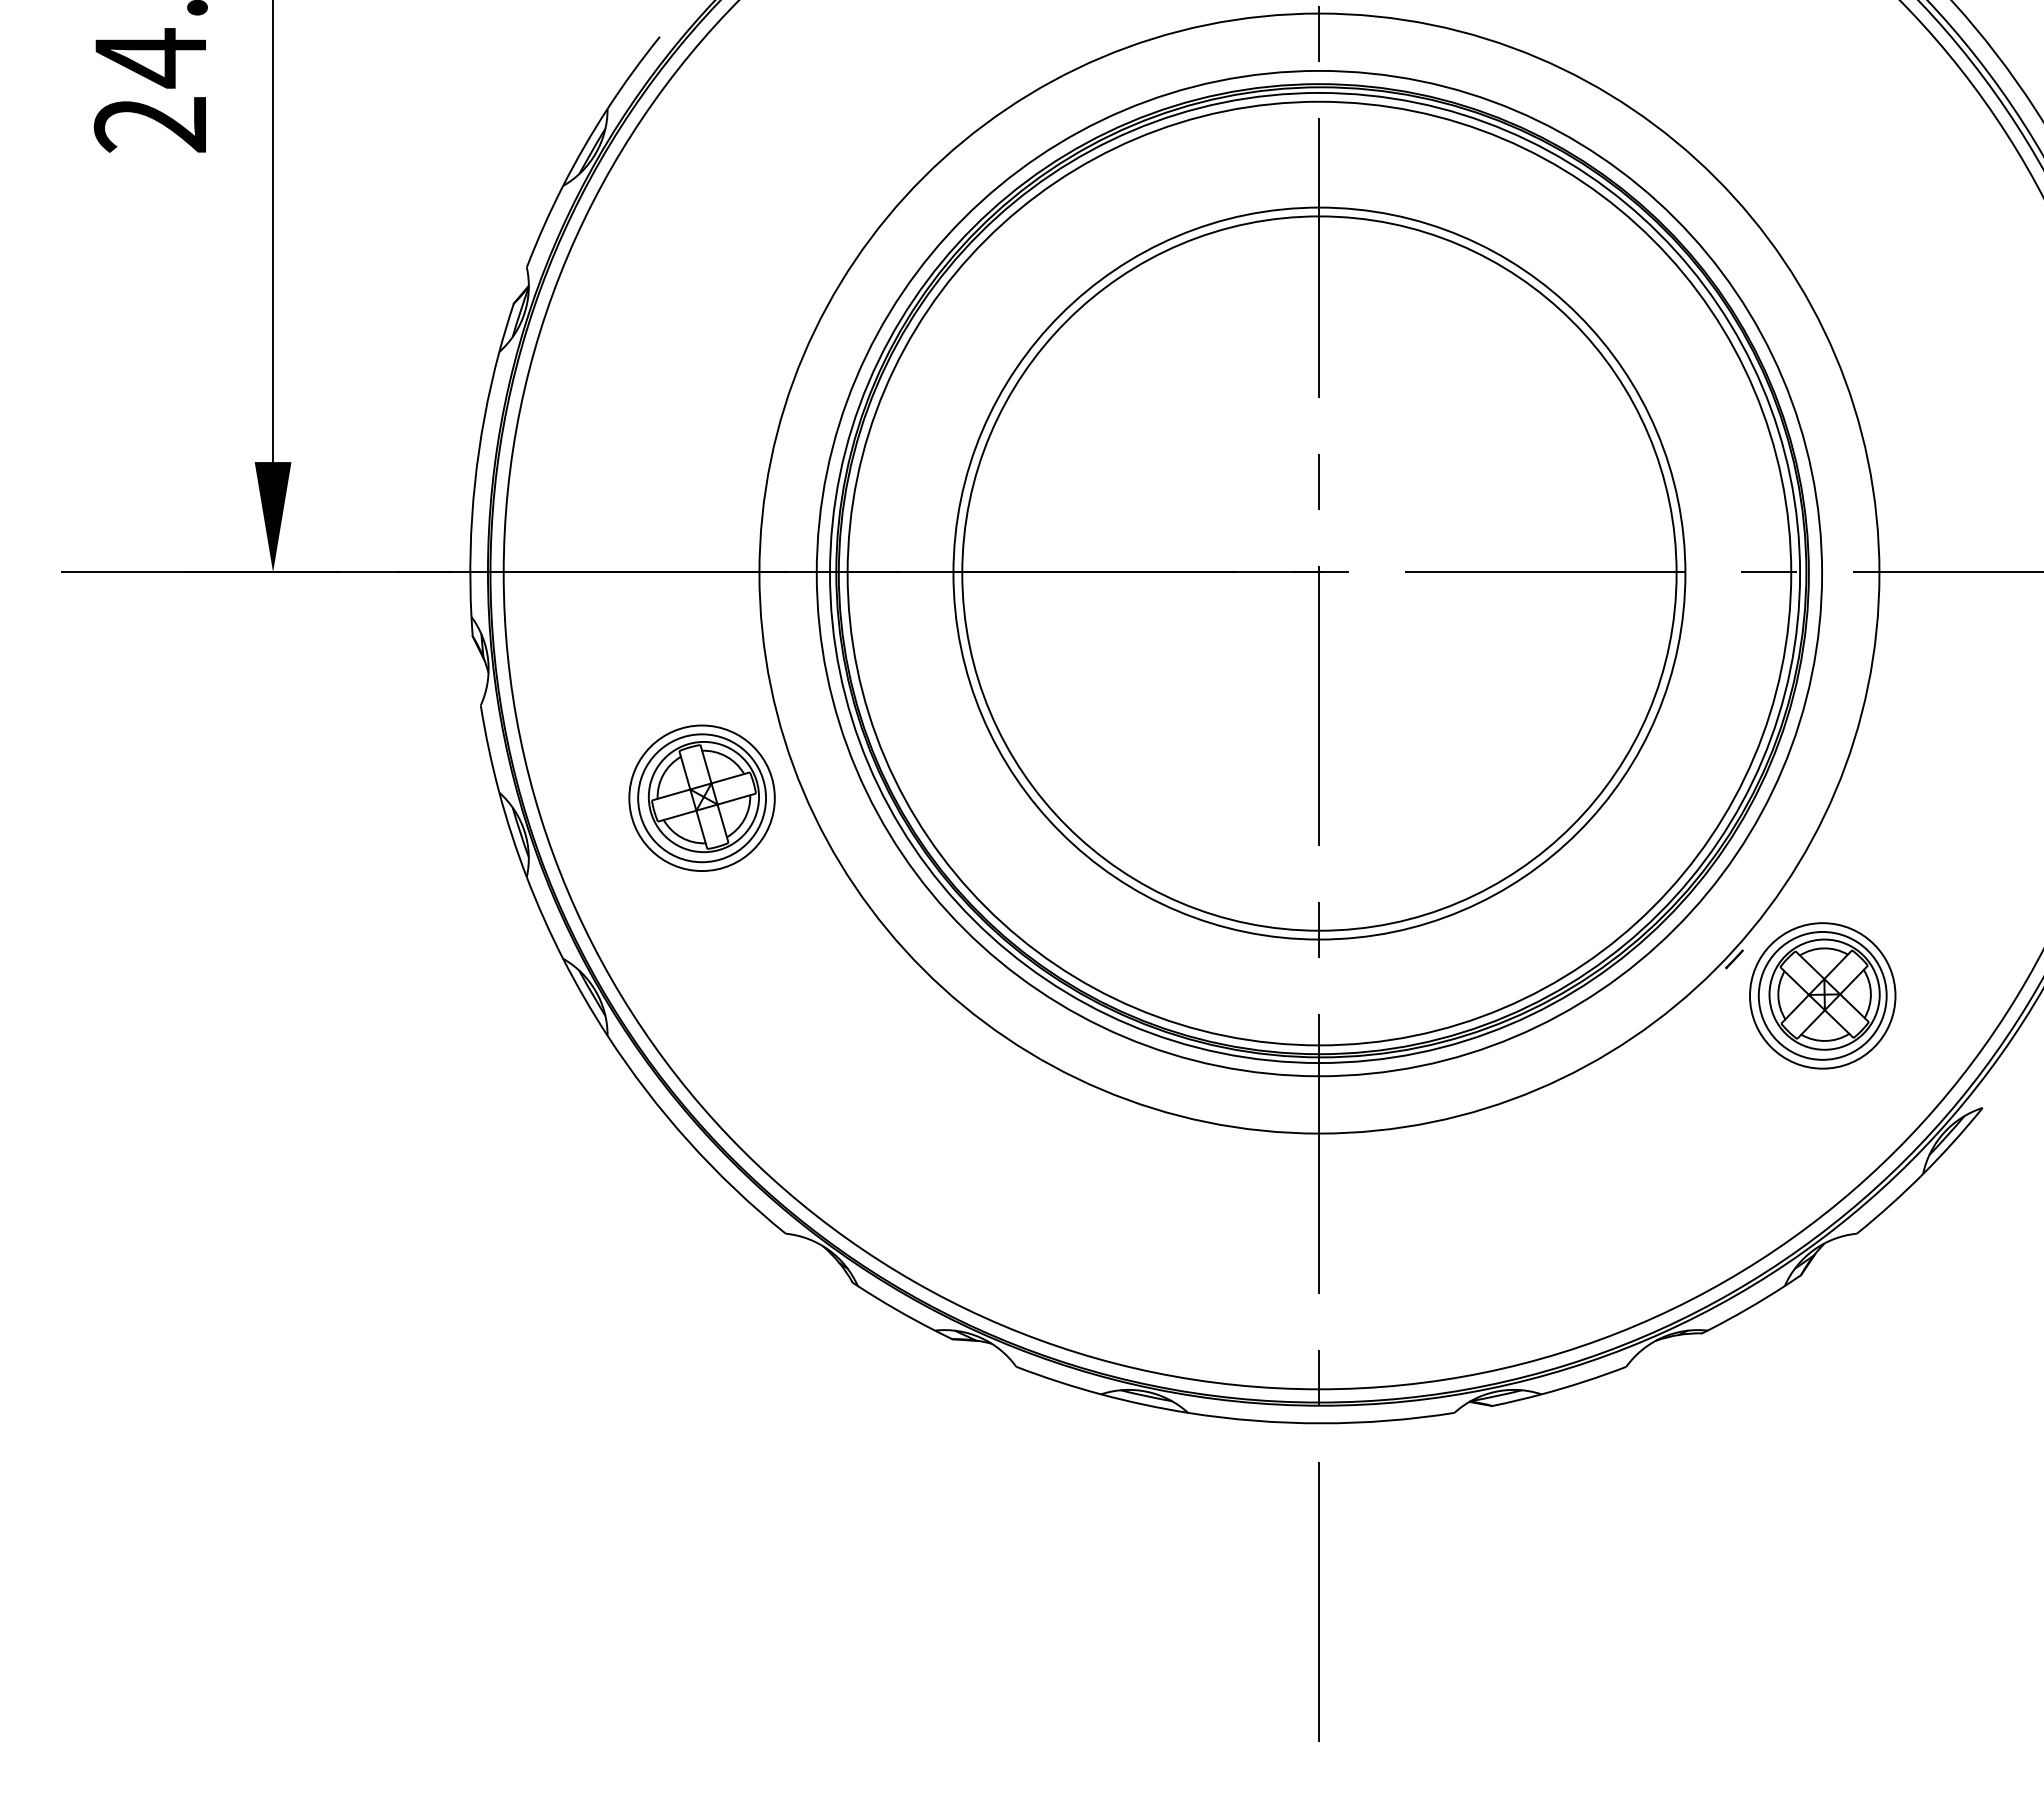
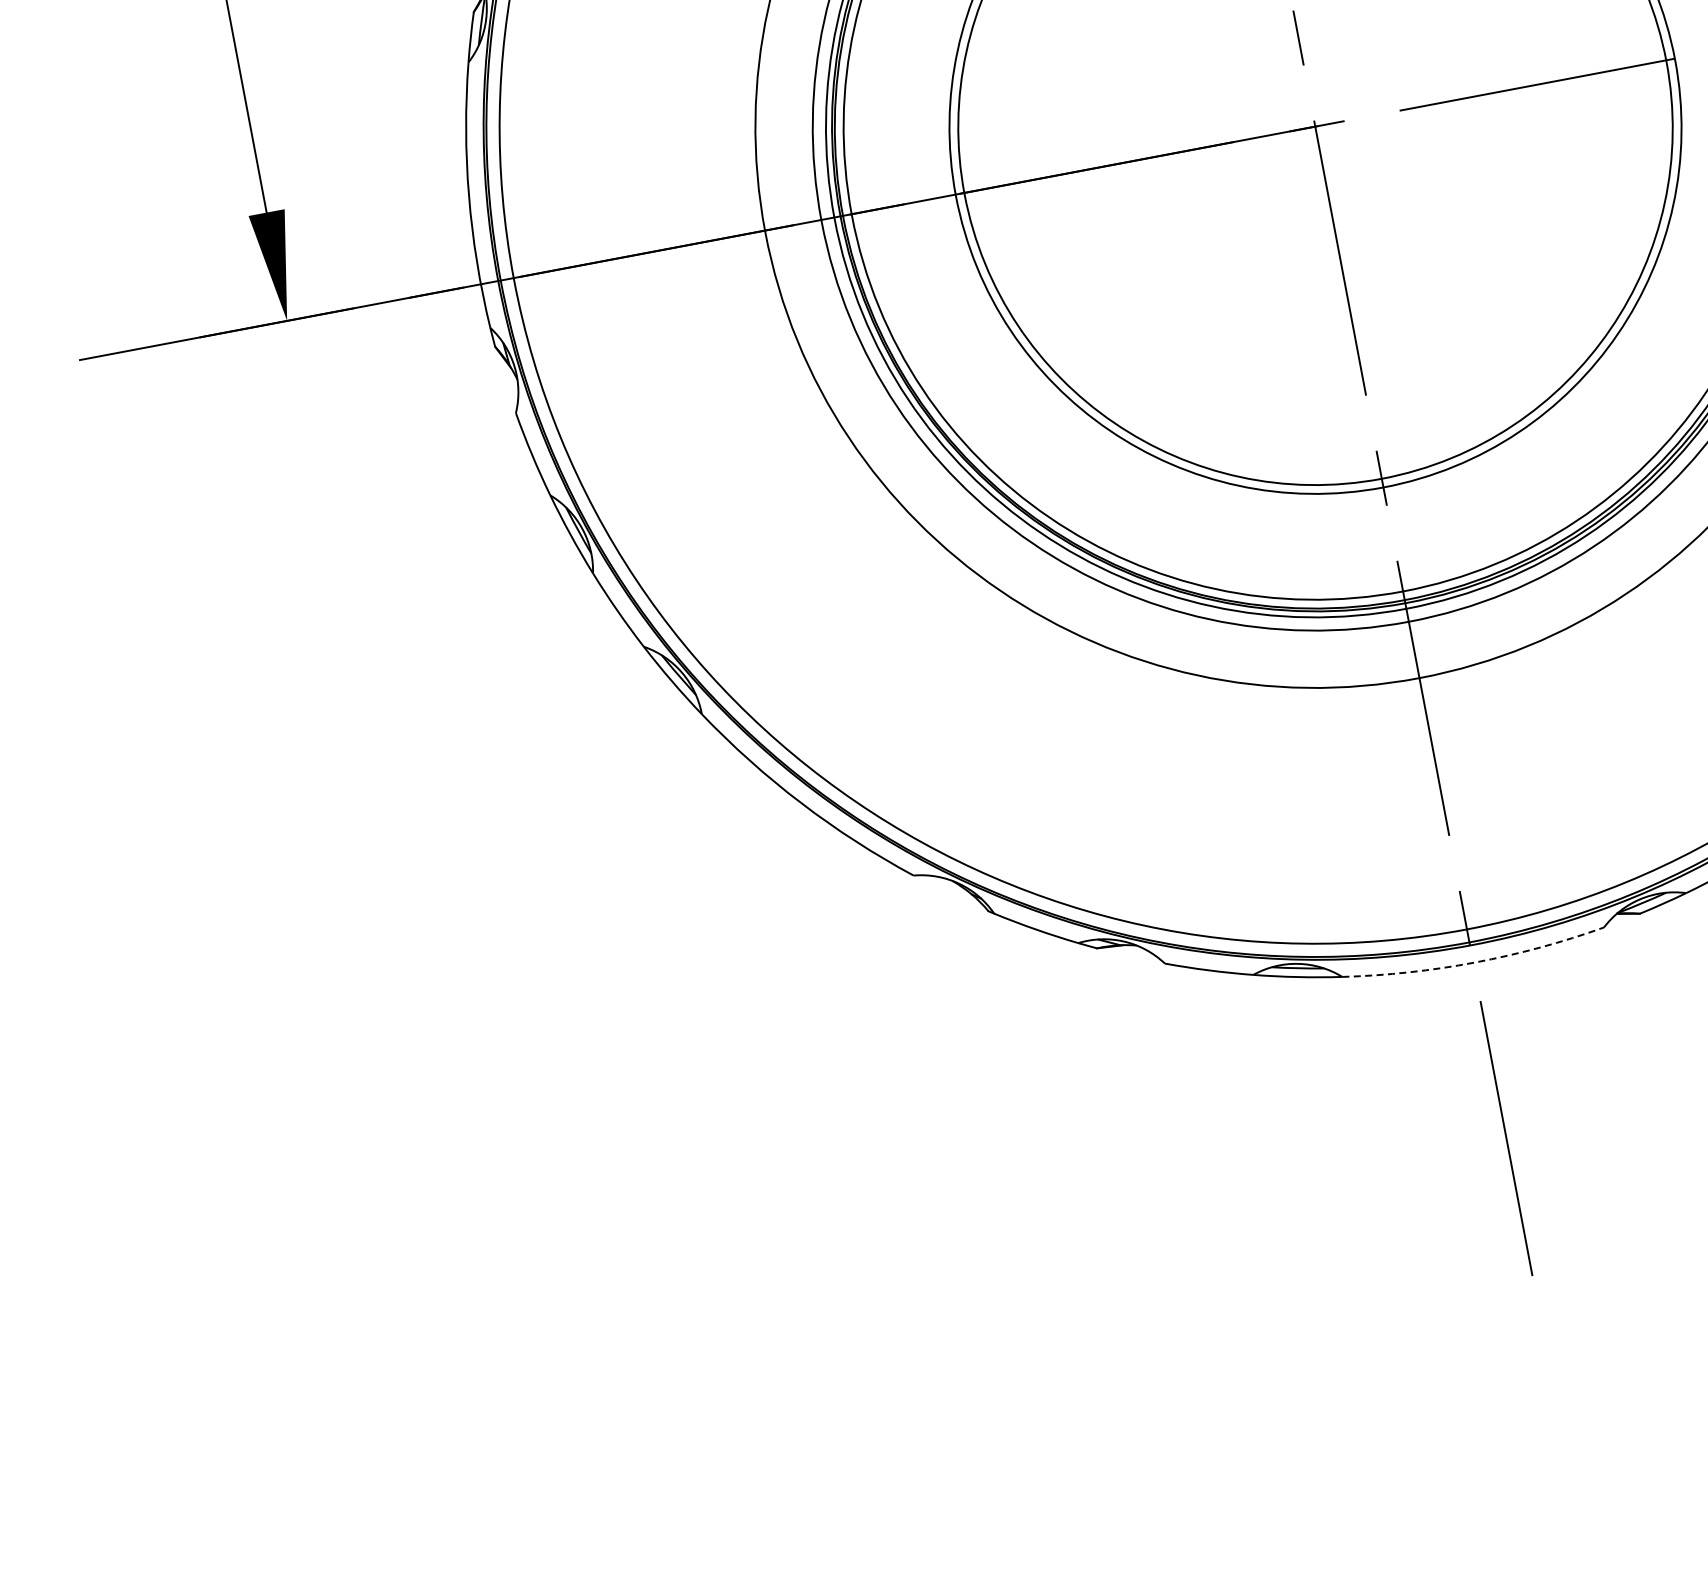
part: (701, 797) -> (749, 462), removed
arc: (1321, 1423) -> (1475, 962), solid -> dashed

